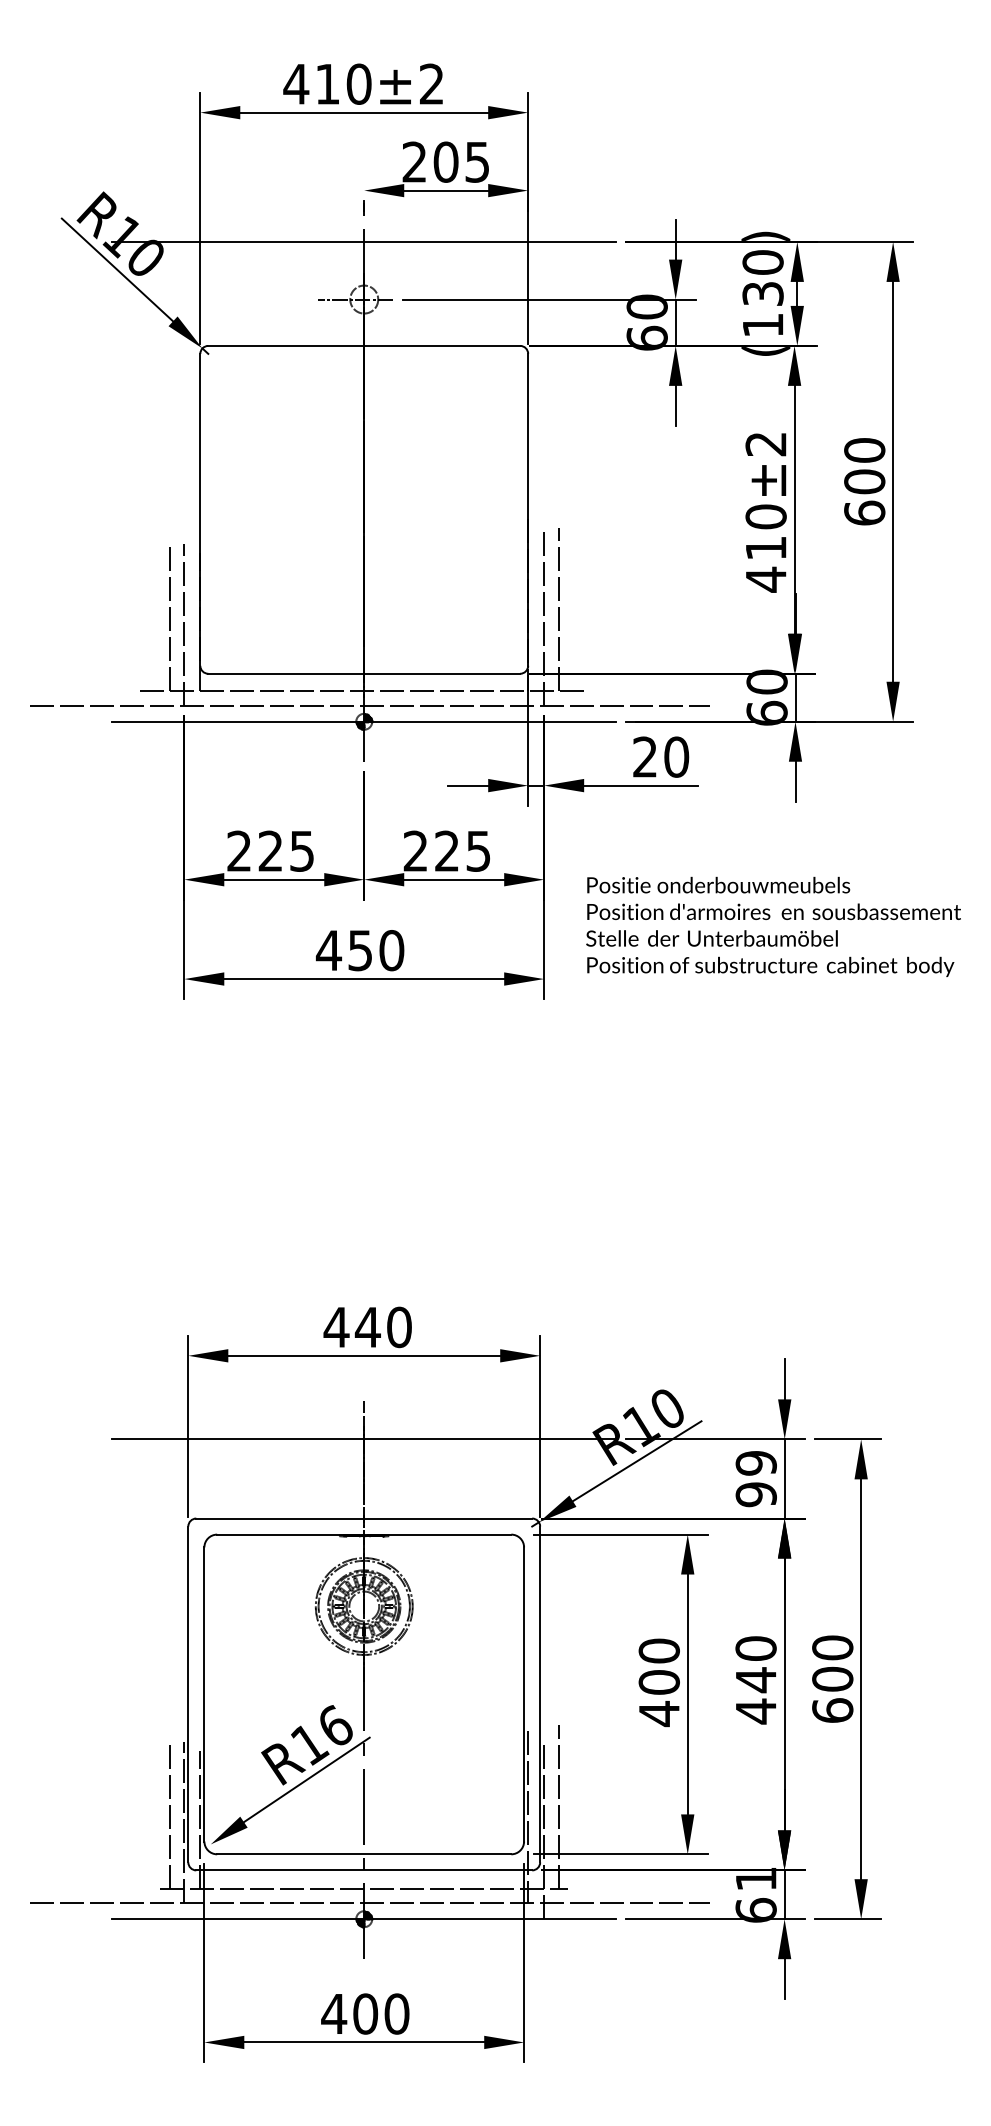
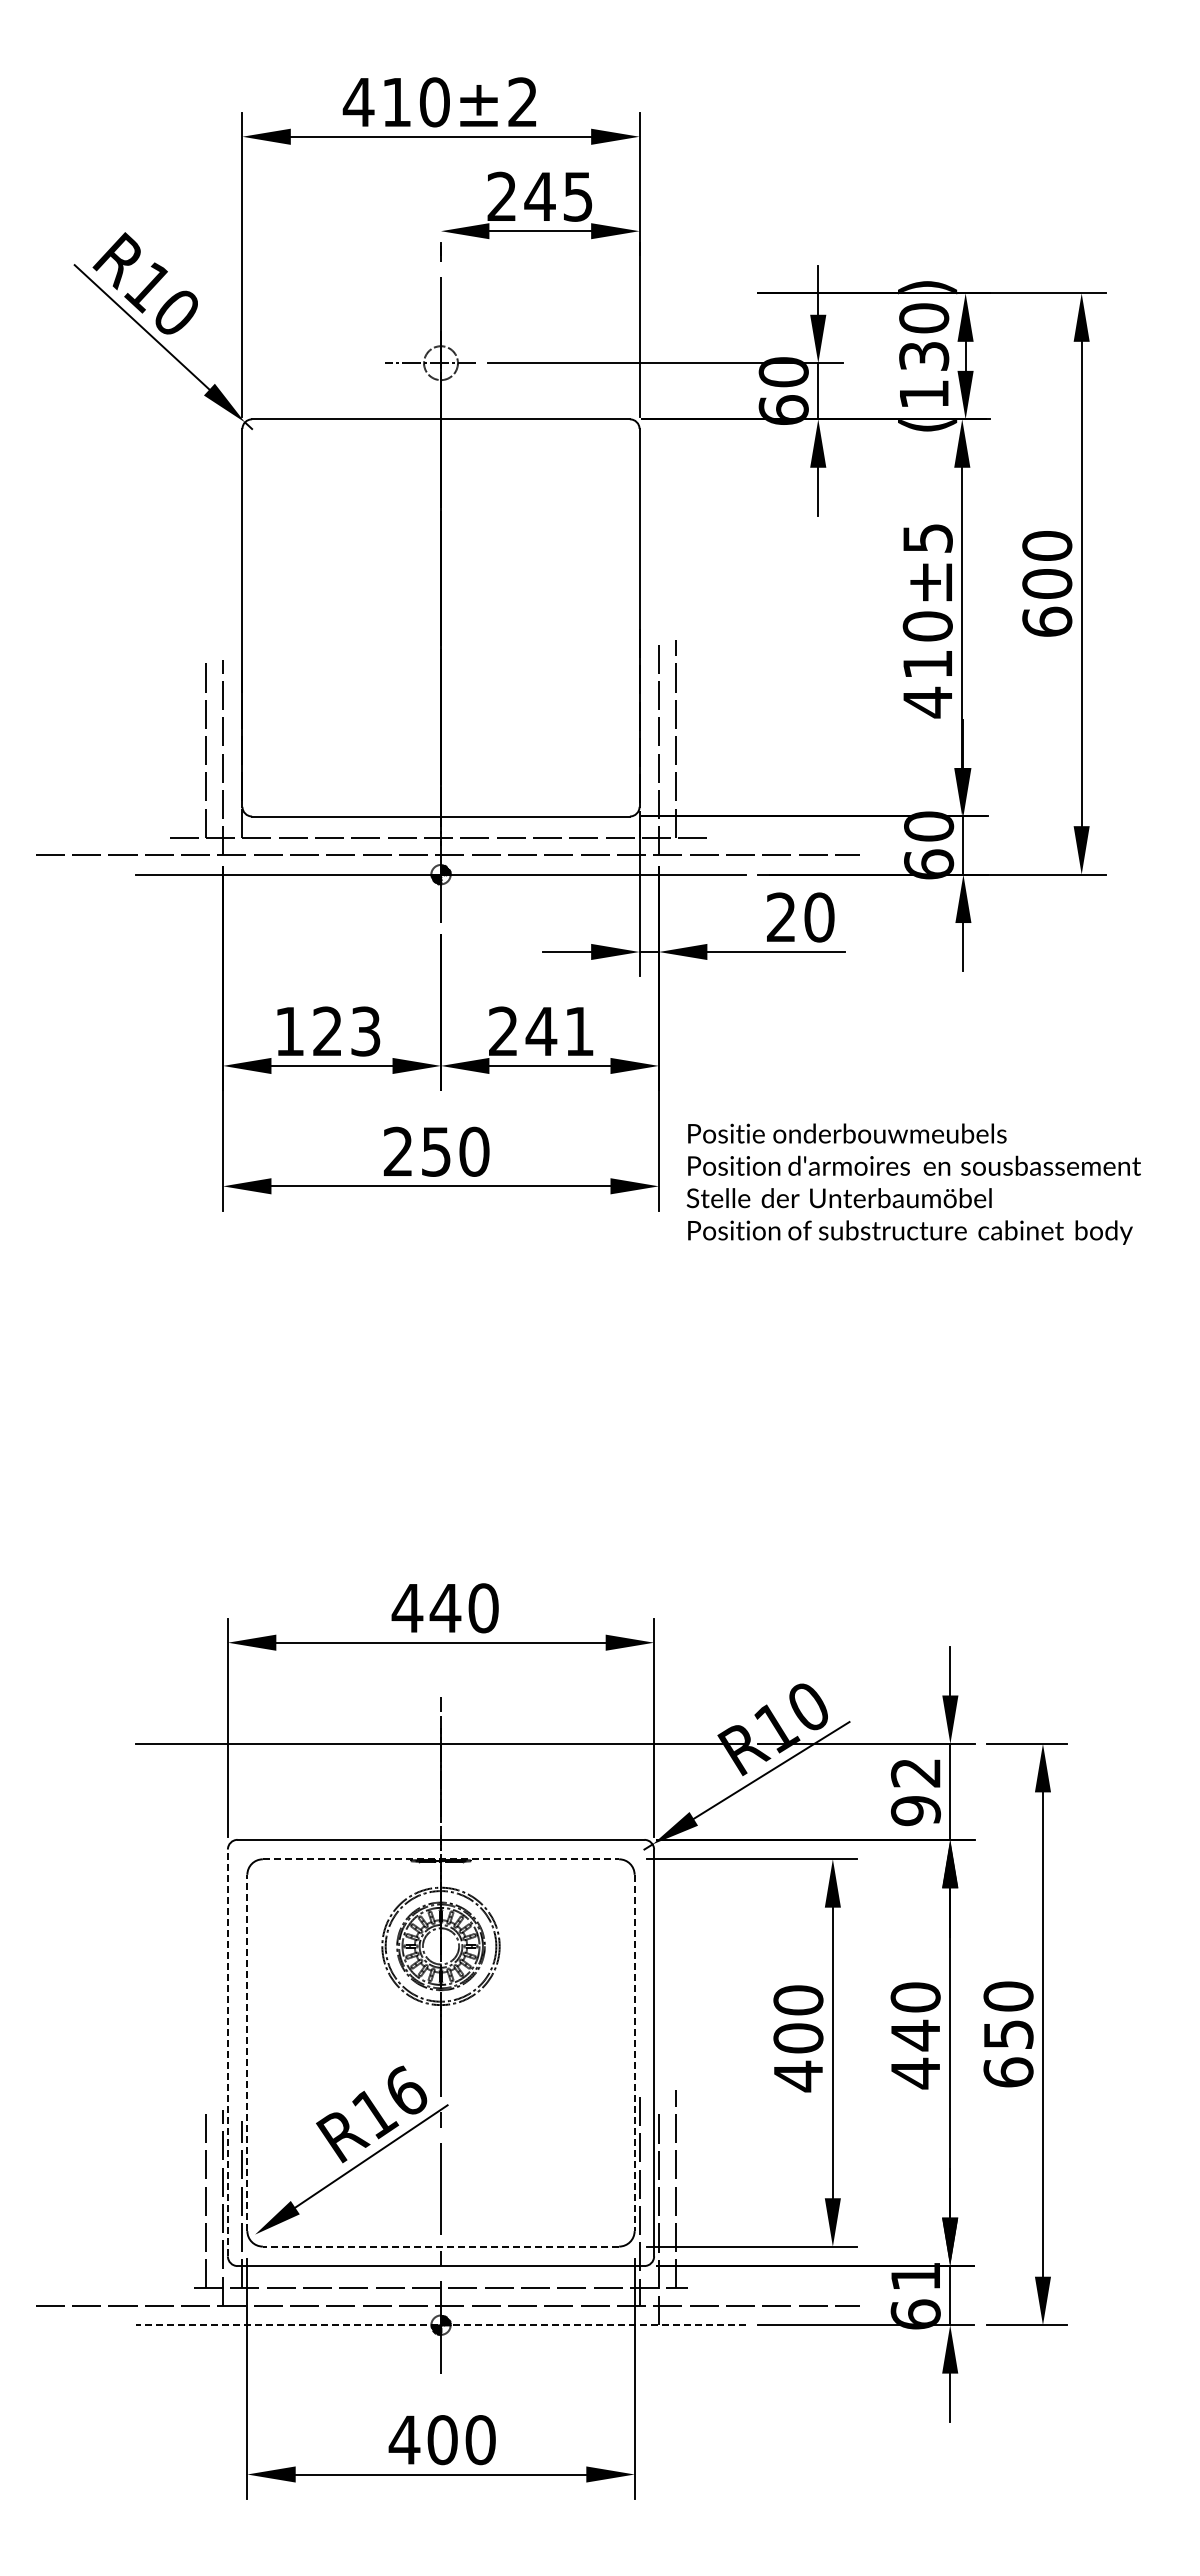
text: (445, 161) -> (539, 196), 205 -> 245
line: (363, 242) -> (440, 293), removed
text: (765, 444) -> (927, 538), 410±2 -> 410±5
text: (270, 851) -> (327, 1031), 225 -> 123
text: (462, 851) -> (559, 1031), 225 -> 241
part: (768, 919) -> (907, 1175), moved
text: (329, 949) -> (398, 1150), 450 -> 250
text: (756, 1463) -> (916, 1773), 99 -> 92
line: (364, 1534) -> (441, 1859), solid -> dashed
text: (832, 1679) -> (1008, 2034), 600 -> 650
line: (188, 1694) -> (227, 2052), solid -> dashed
line: (204, 1694) -> (247, 2052), solid -> dashed
line: (523, 1694) -> (634, 2053), solid -> dashed
line: (363, 1854) -> (440, 2246), solid -> dashed
line: (363, 1919) -> (440, 2325), solid -> dashed

